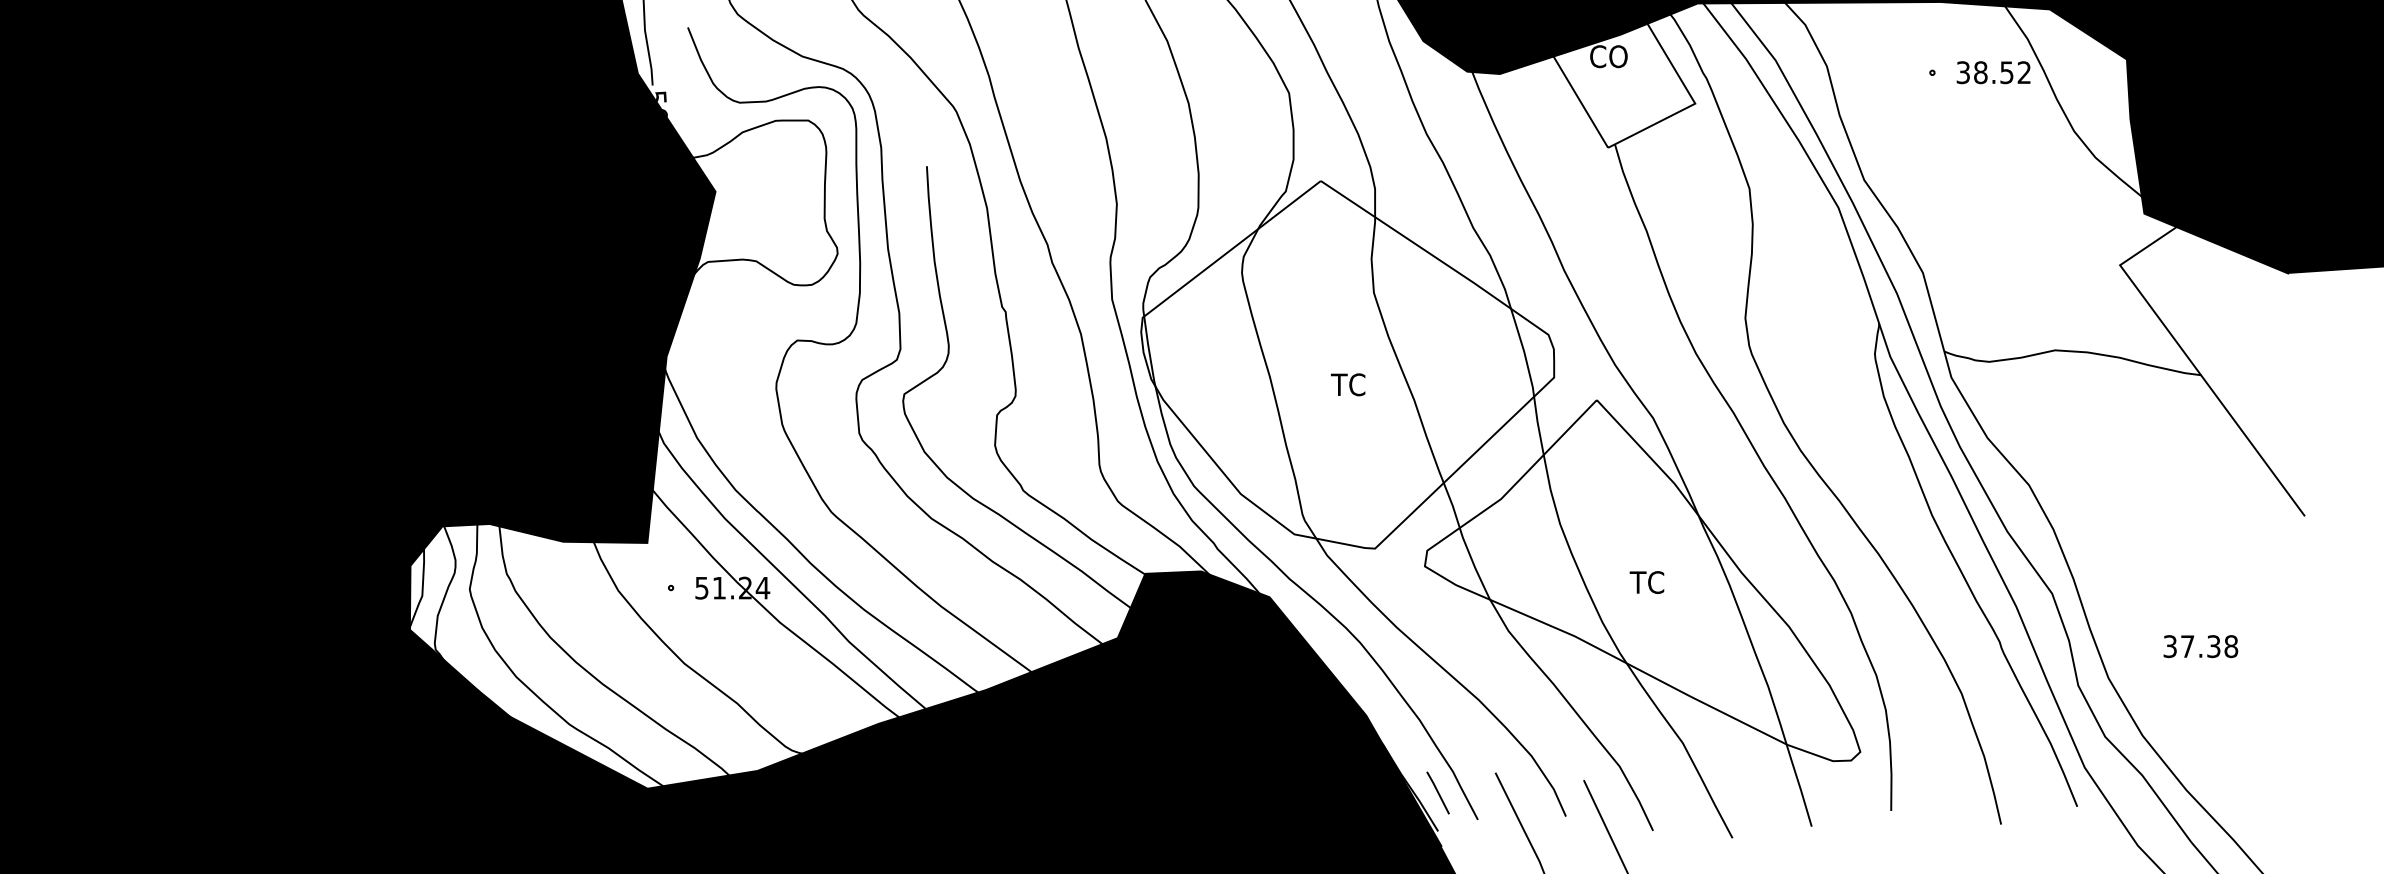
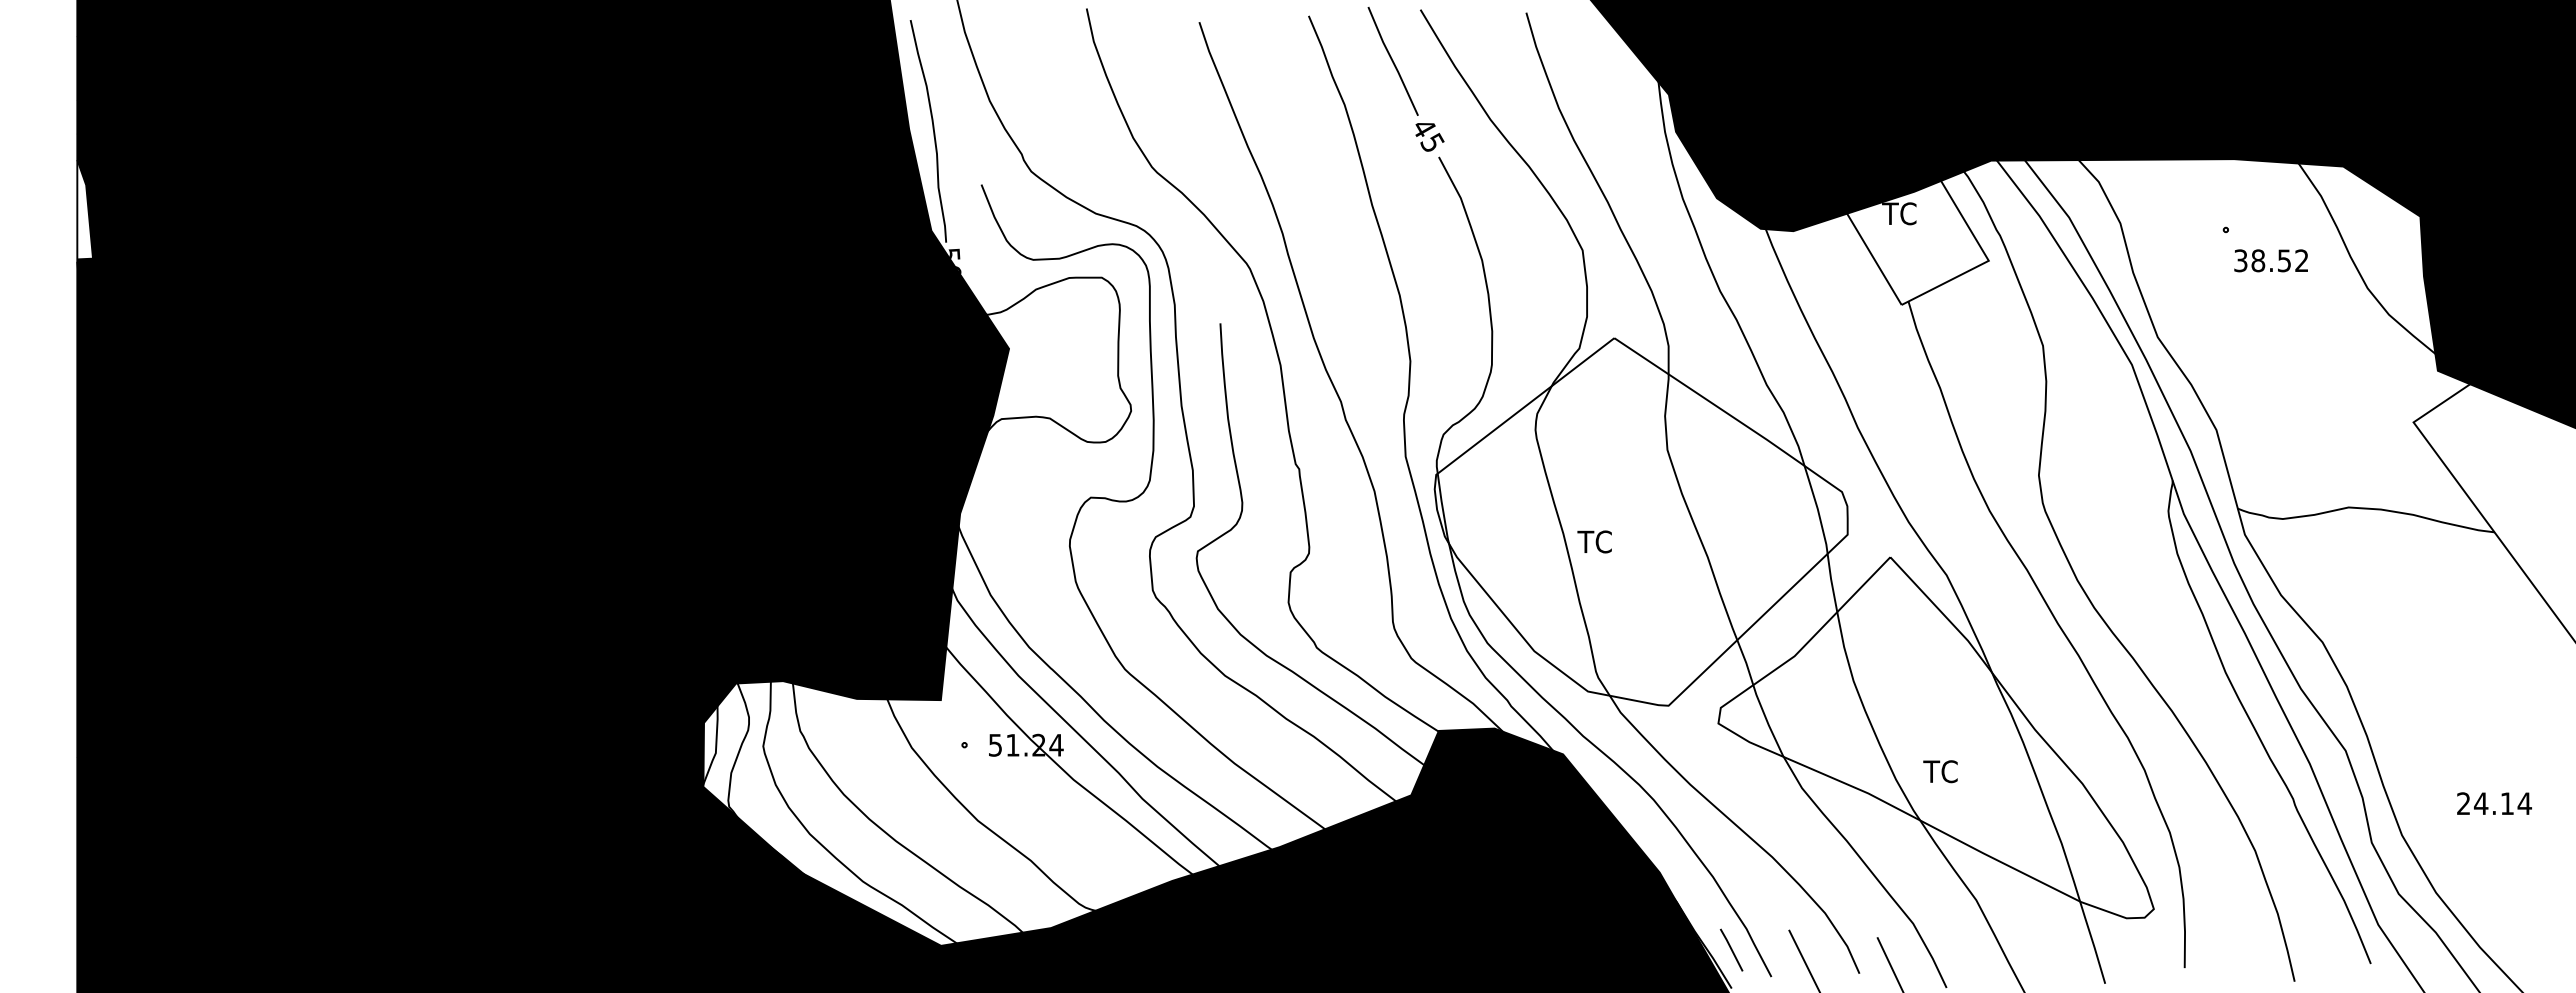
text: (1607, 56) -> (1901, 213), CO -> TC
text: (1992, 72) -> (2270, 260), moved
text: (1347, 384) -> (1594, 541), moved
text: (1646, 582) -> (1940, 771), moved
text: (2200, 646) -> (2494, 803), 37.38 -> 24.14

